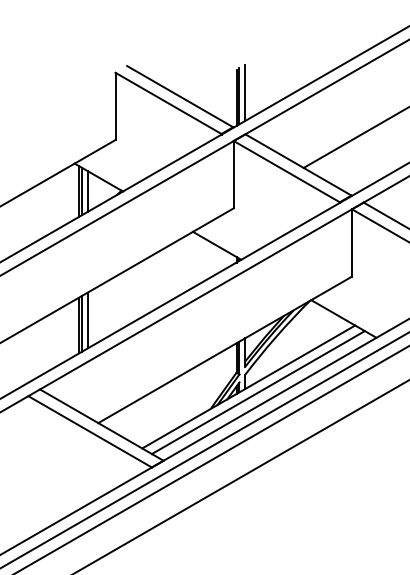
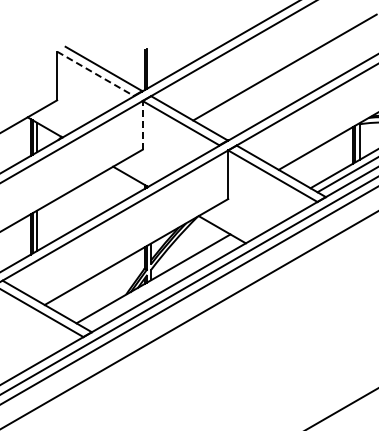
line: (245, 93) -> (151, 66), removed
line: (168, 104) -> (95, 74), solid -> dashed
line: (233, 173) -> (142, 124), solid -> dashed
line: (258, 391) -> (160, 282), removed

